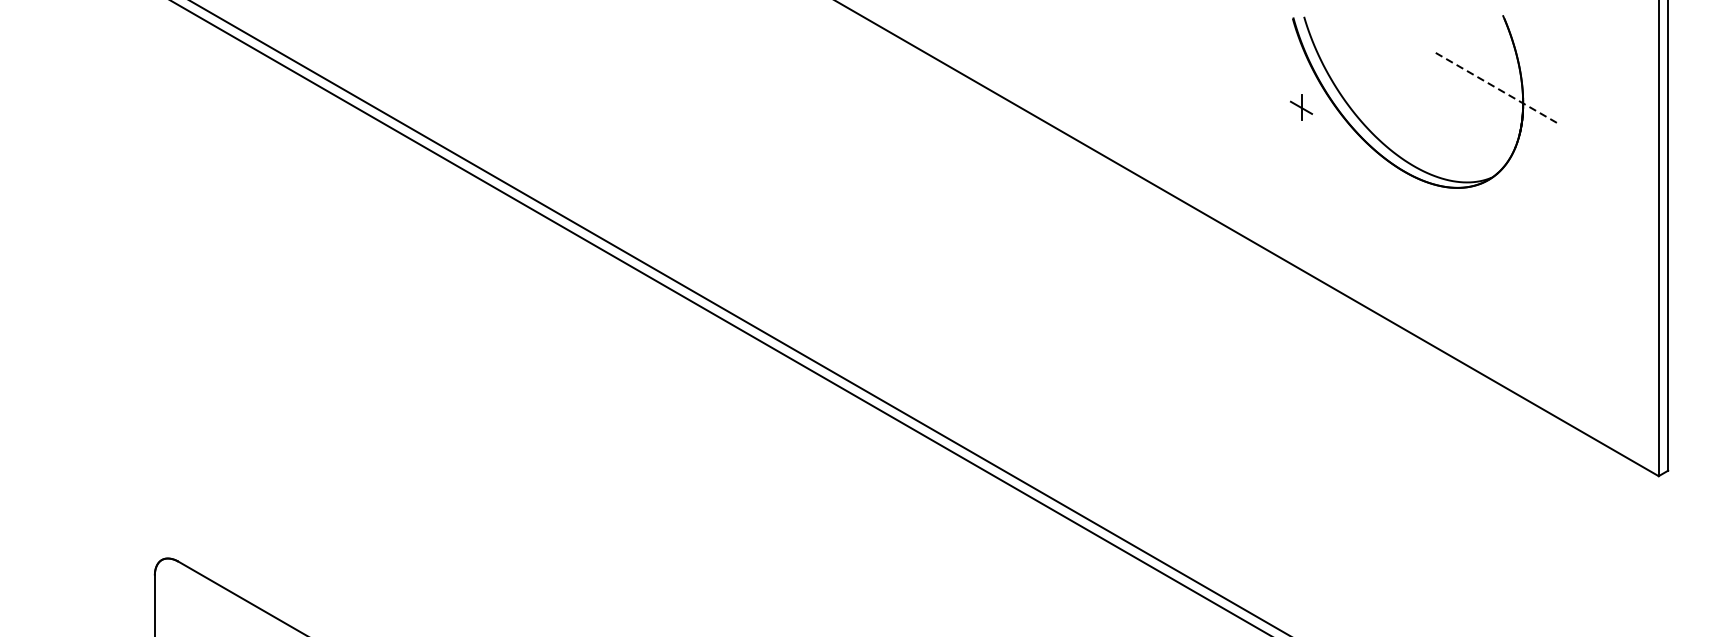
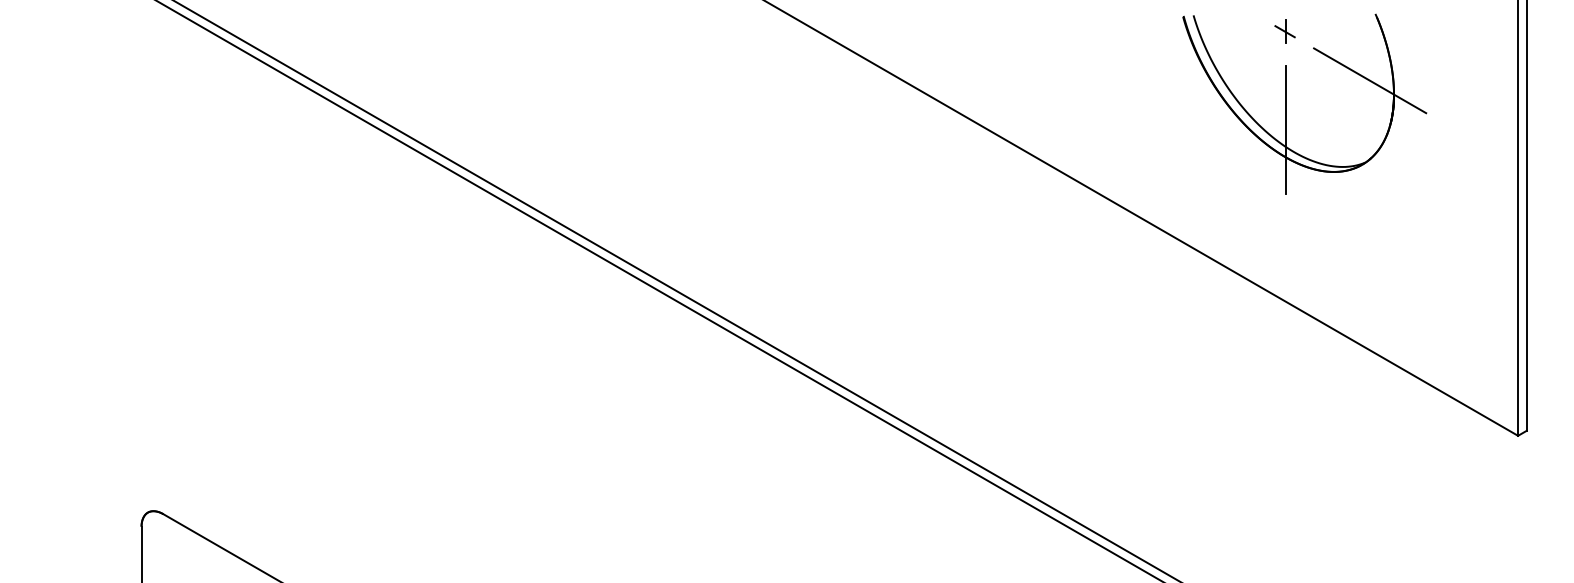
line: (1497, 87) -> (1370, 80), dashed -> solid
part: (1300, 107) -> (1284, 31), moved
line: (1404, 141) -> (1285, 129), added

